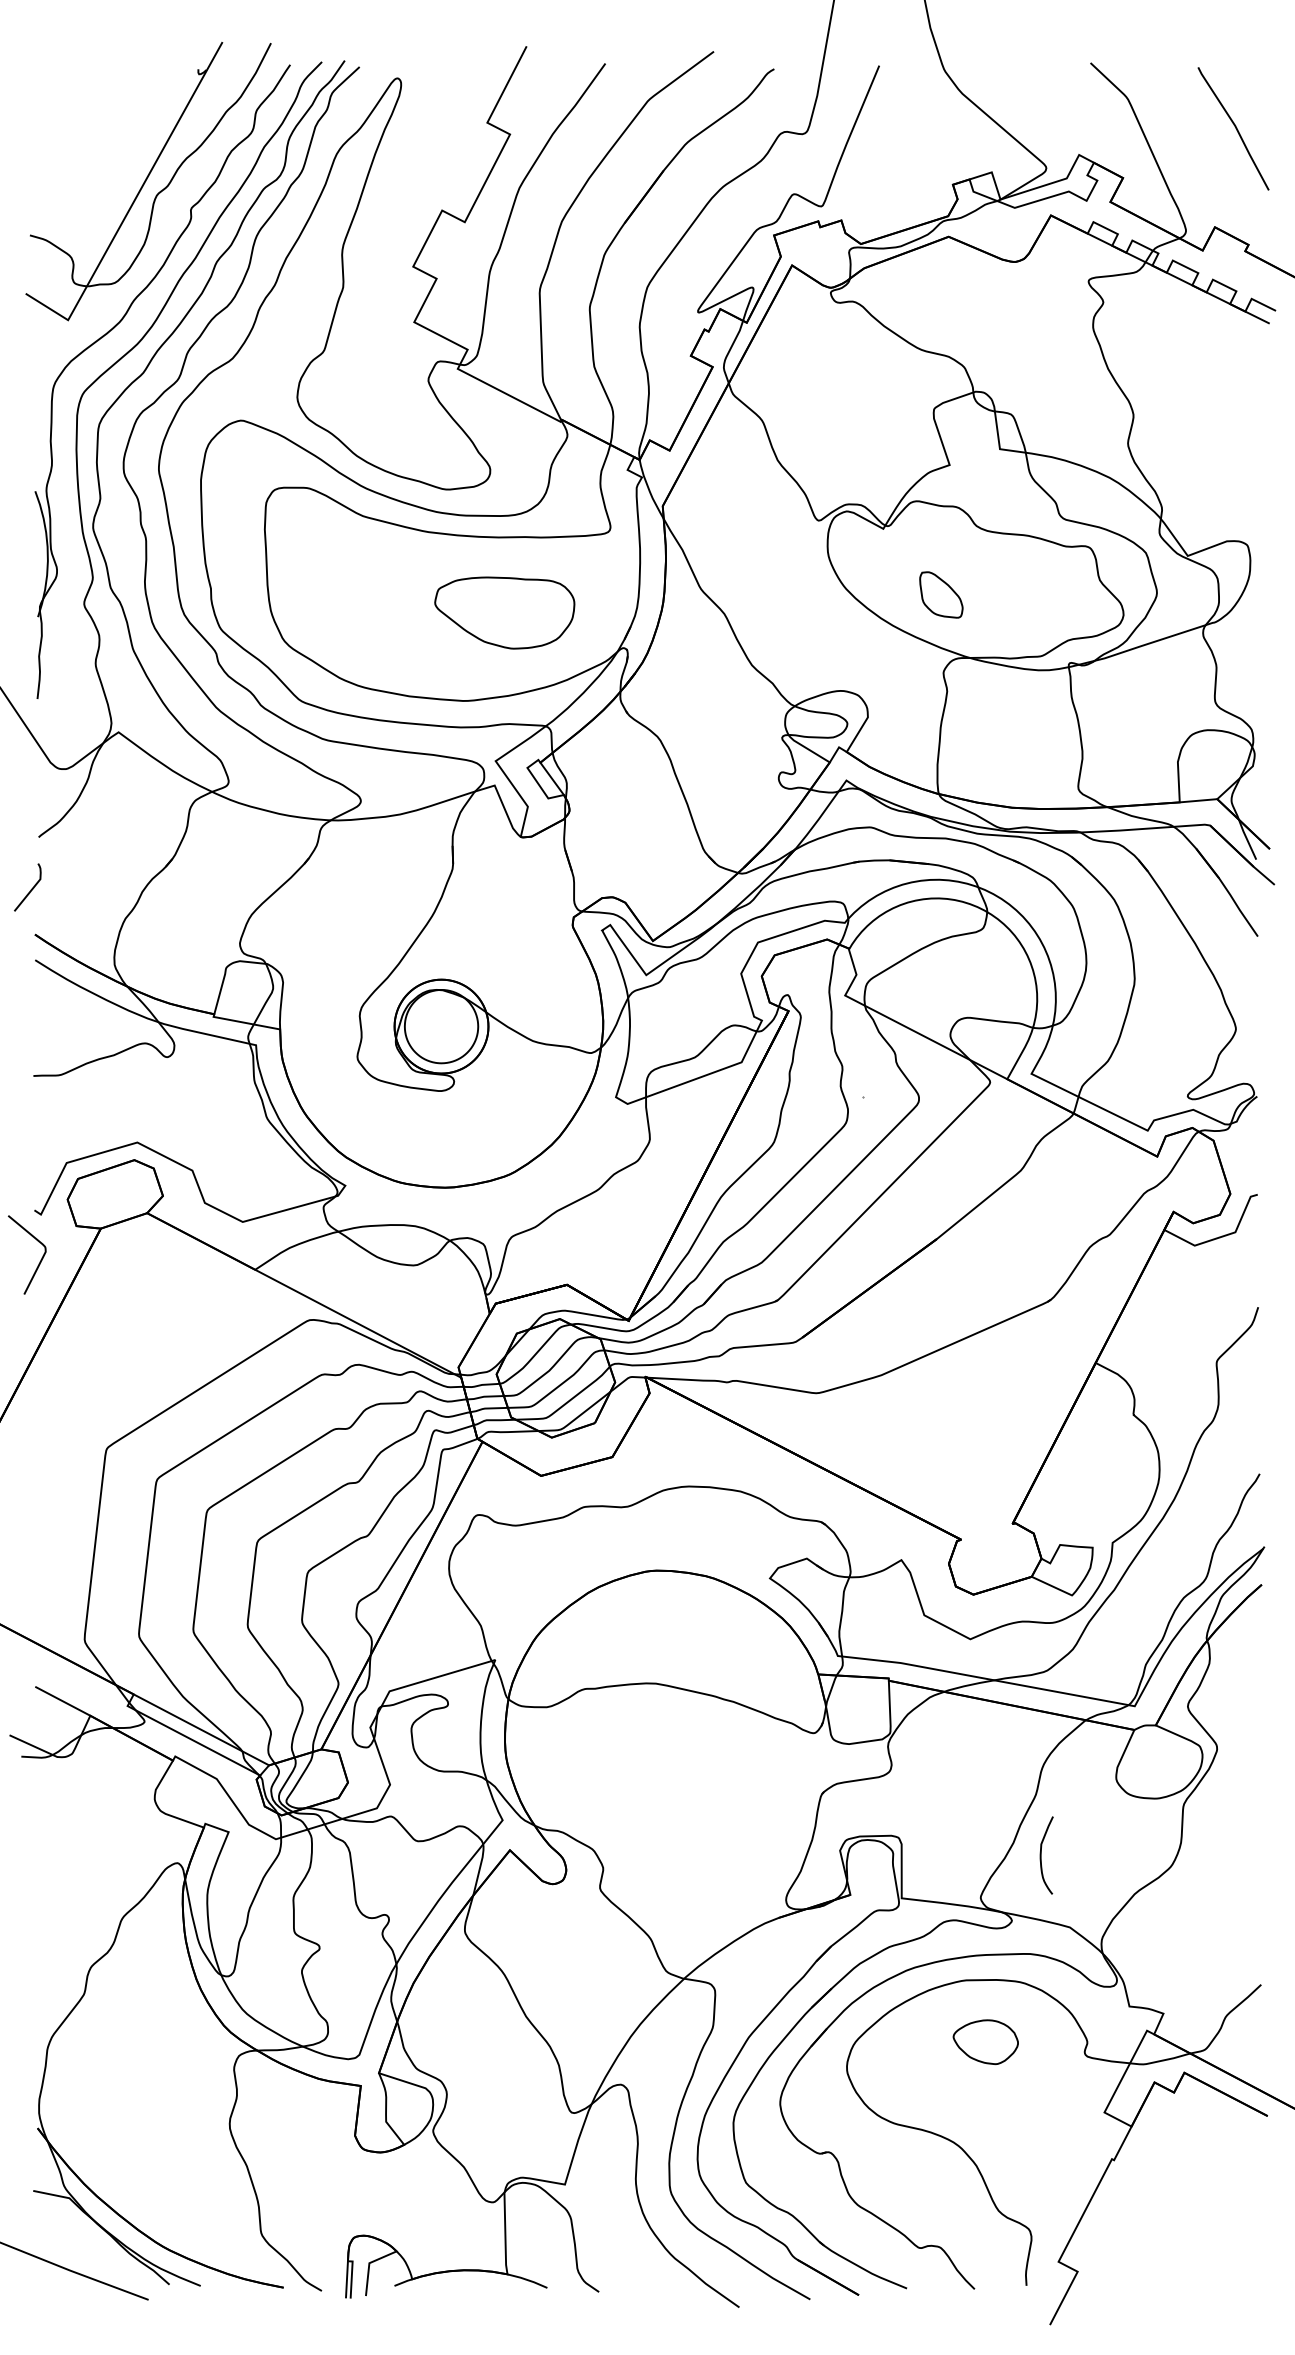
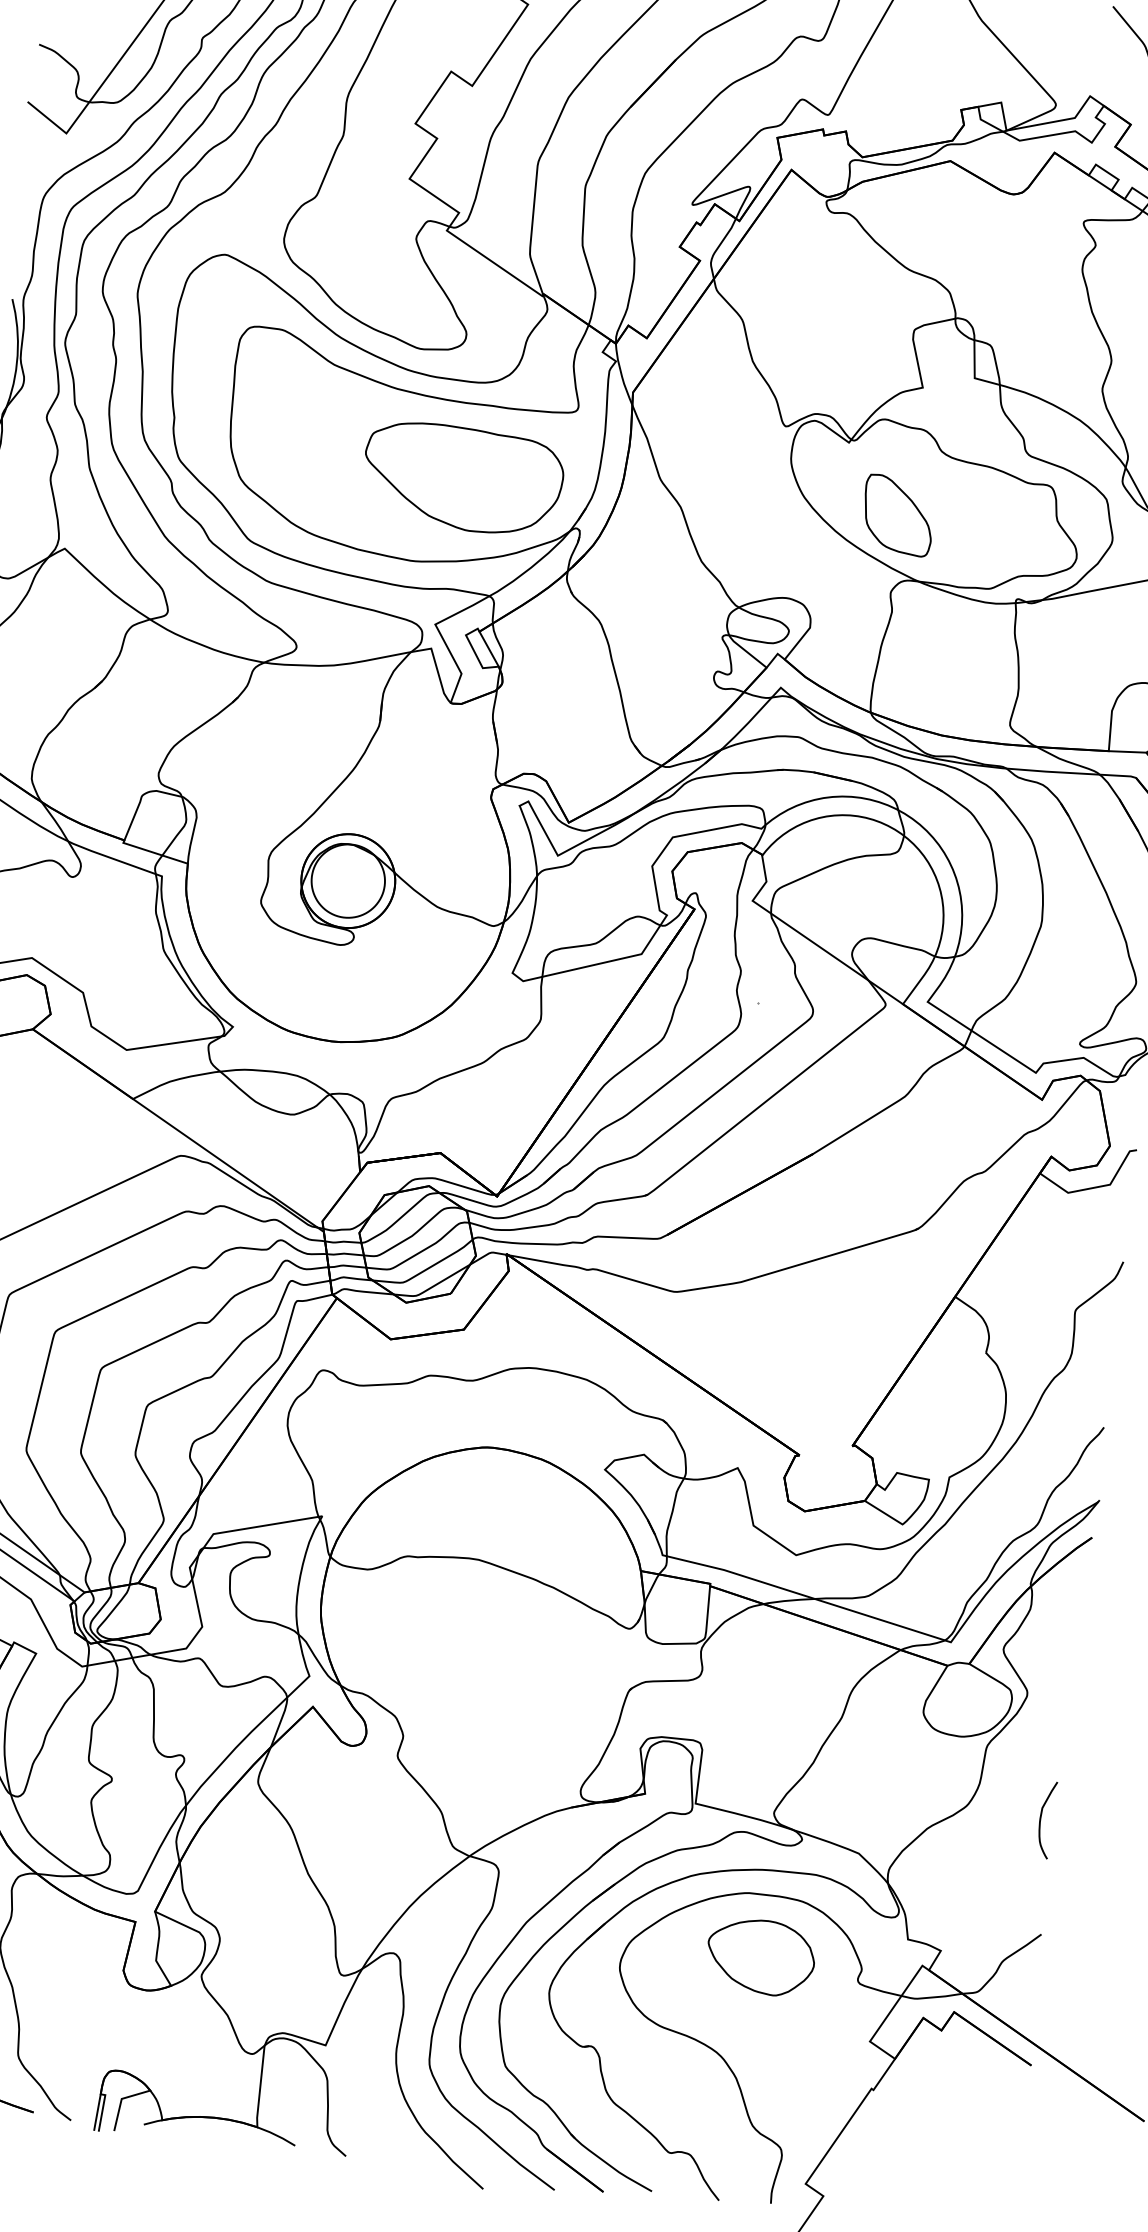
part: (941, 594) -> (898, 515), size x1.67
part: (504, 612) -> (462, 478), size x1.43
curve: (1041, 1855) -> (1041, 1819), moved
part: (985, 2041) -> (760, 1956), size x1.67

